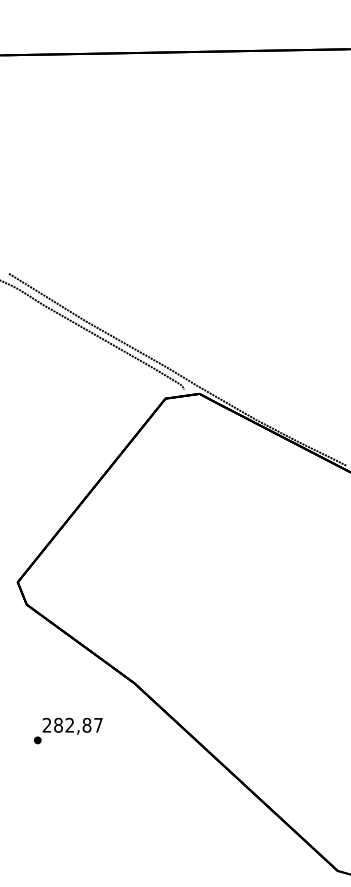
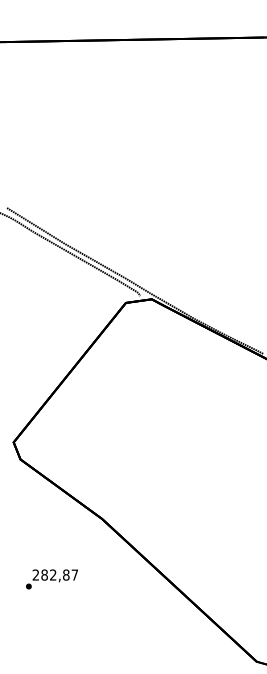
text: (67, 731) -> (51, 579), moved

